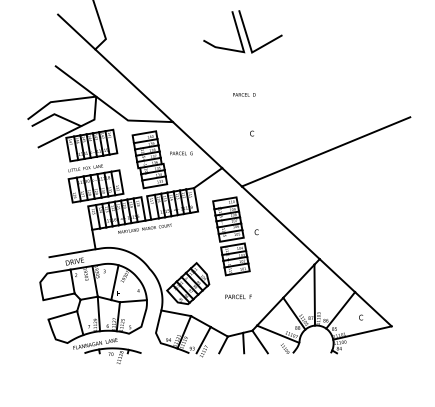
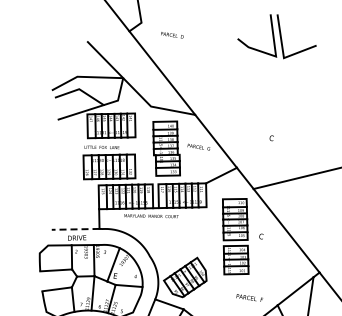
text: (244, 94) -> (172, 34), moved
line: (72, 253) -> (76, 229), solid -> dashed
text: (238, 296) -> (249, 297), moved

